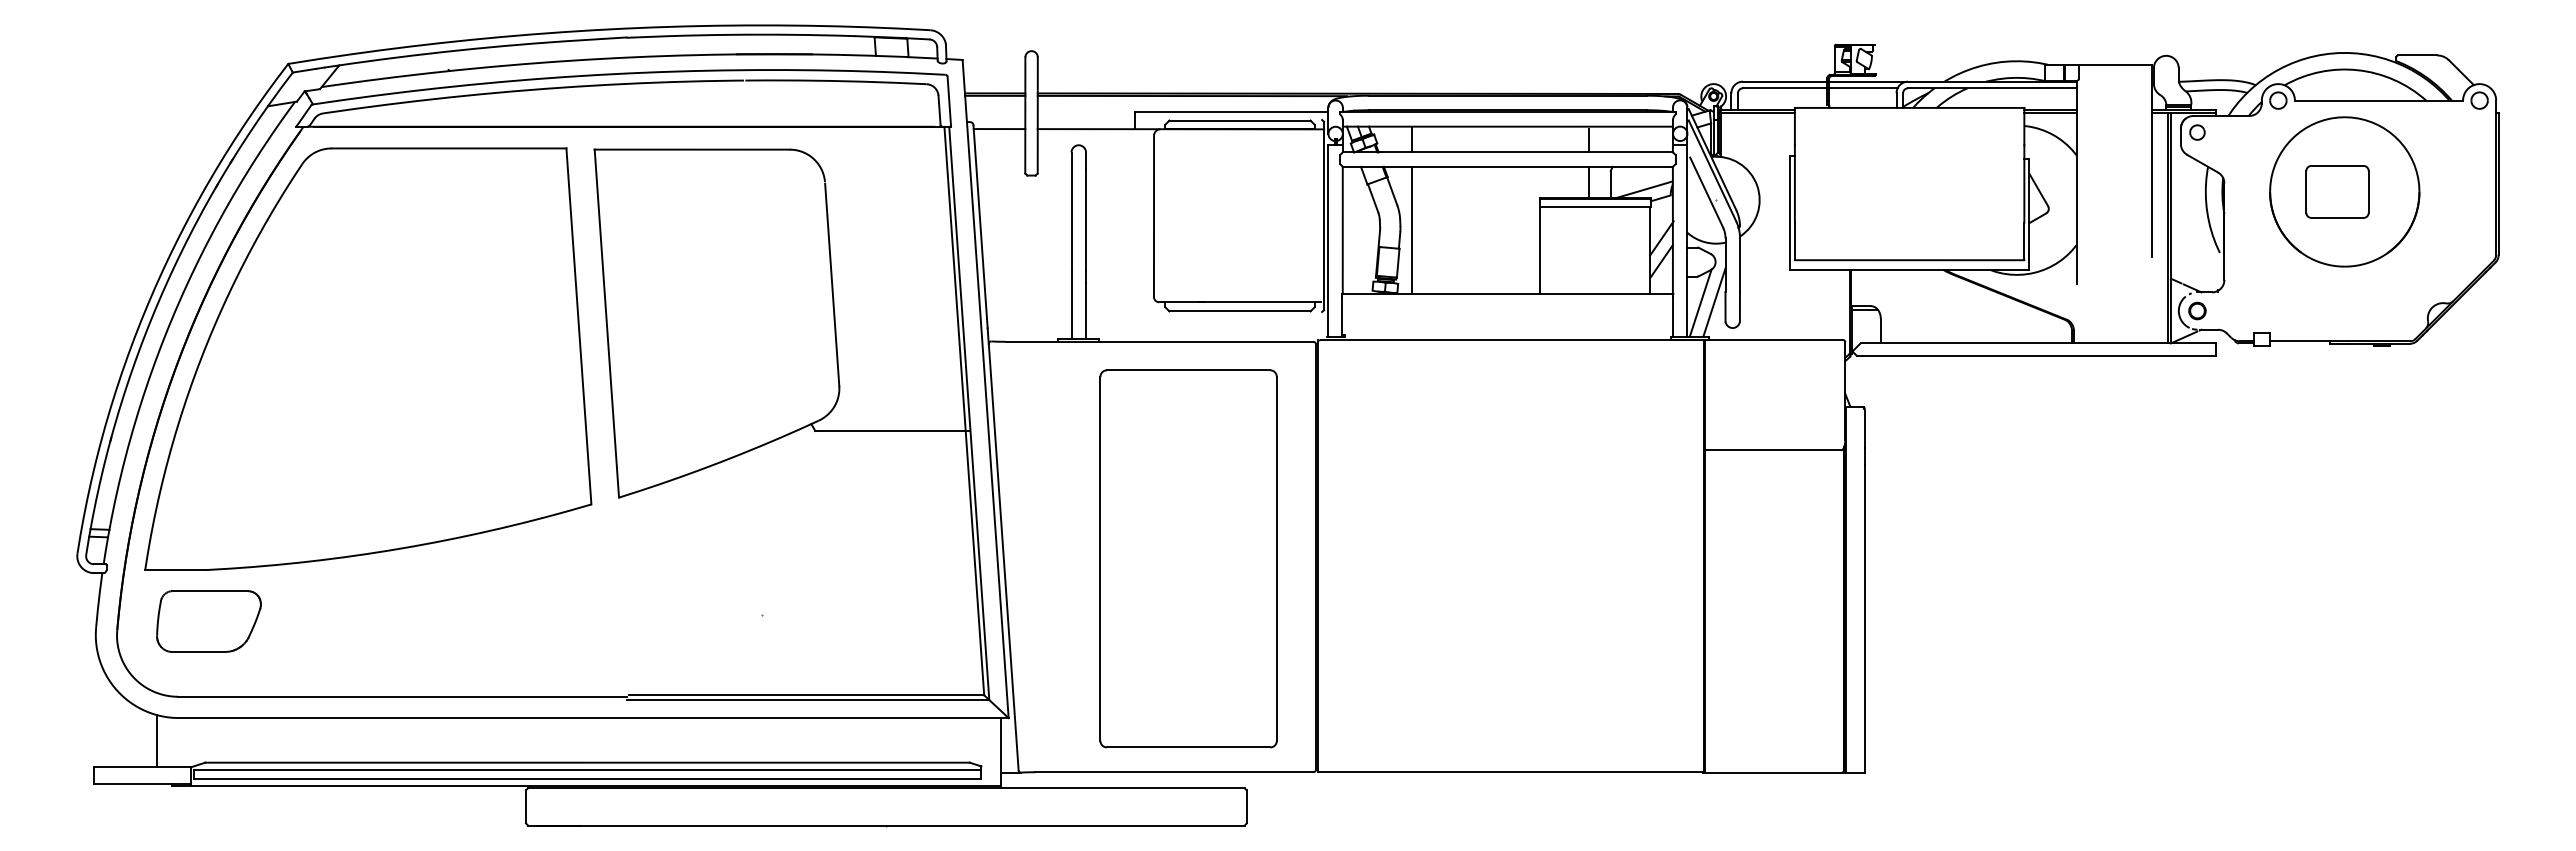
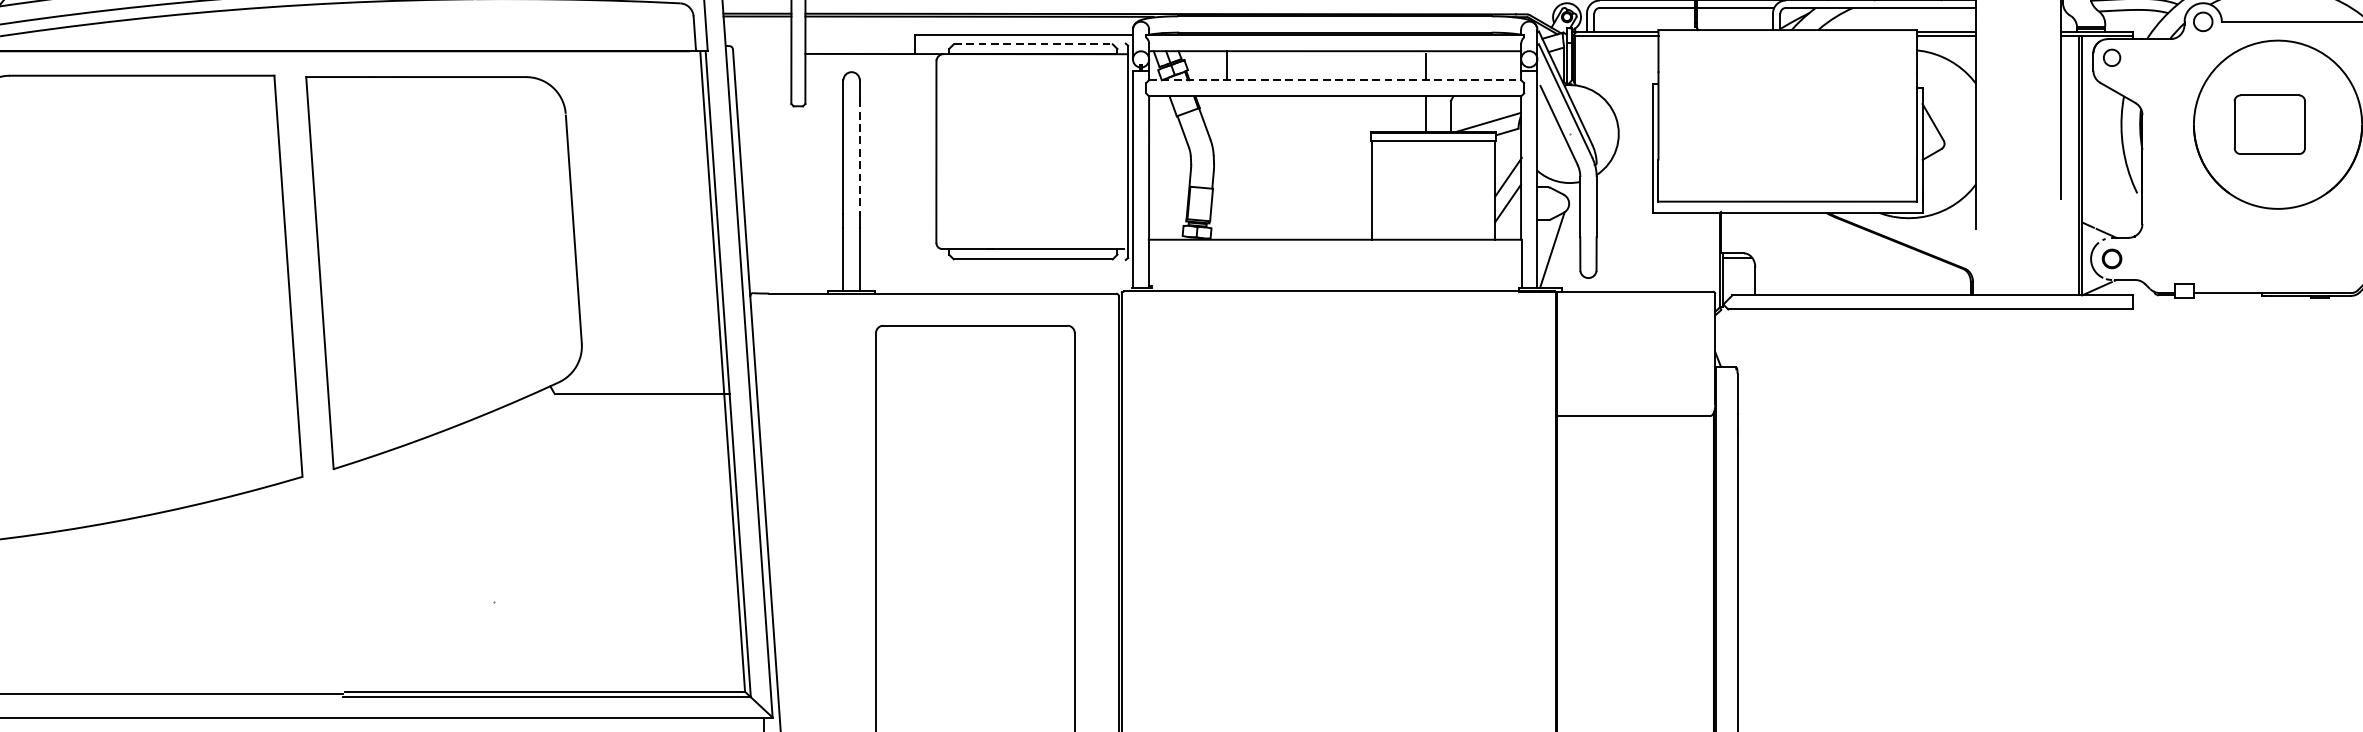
line: (1239, 120) -> (1032, 44), solid -> dashed
line: (999, 129) -> (762, 54), removed
line: (1508, 152) -> (1335, 80), solid -> dashed
line: (1086, 220) -> (860, 156), solid -> dashed
line: (1412, 228) -> (1227, 165), removed
line: (1714, 302) -> (1567, 249), removed

